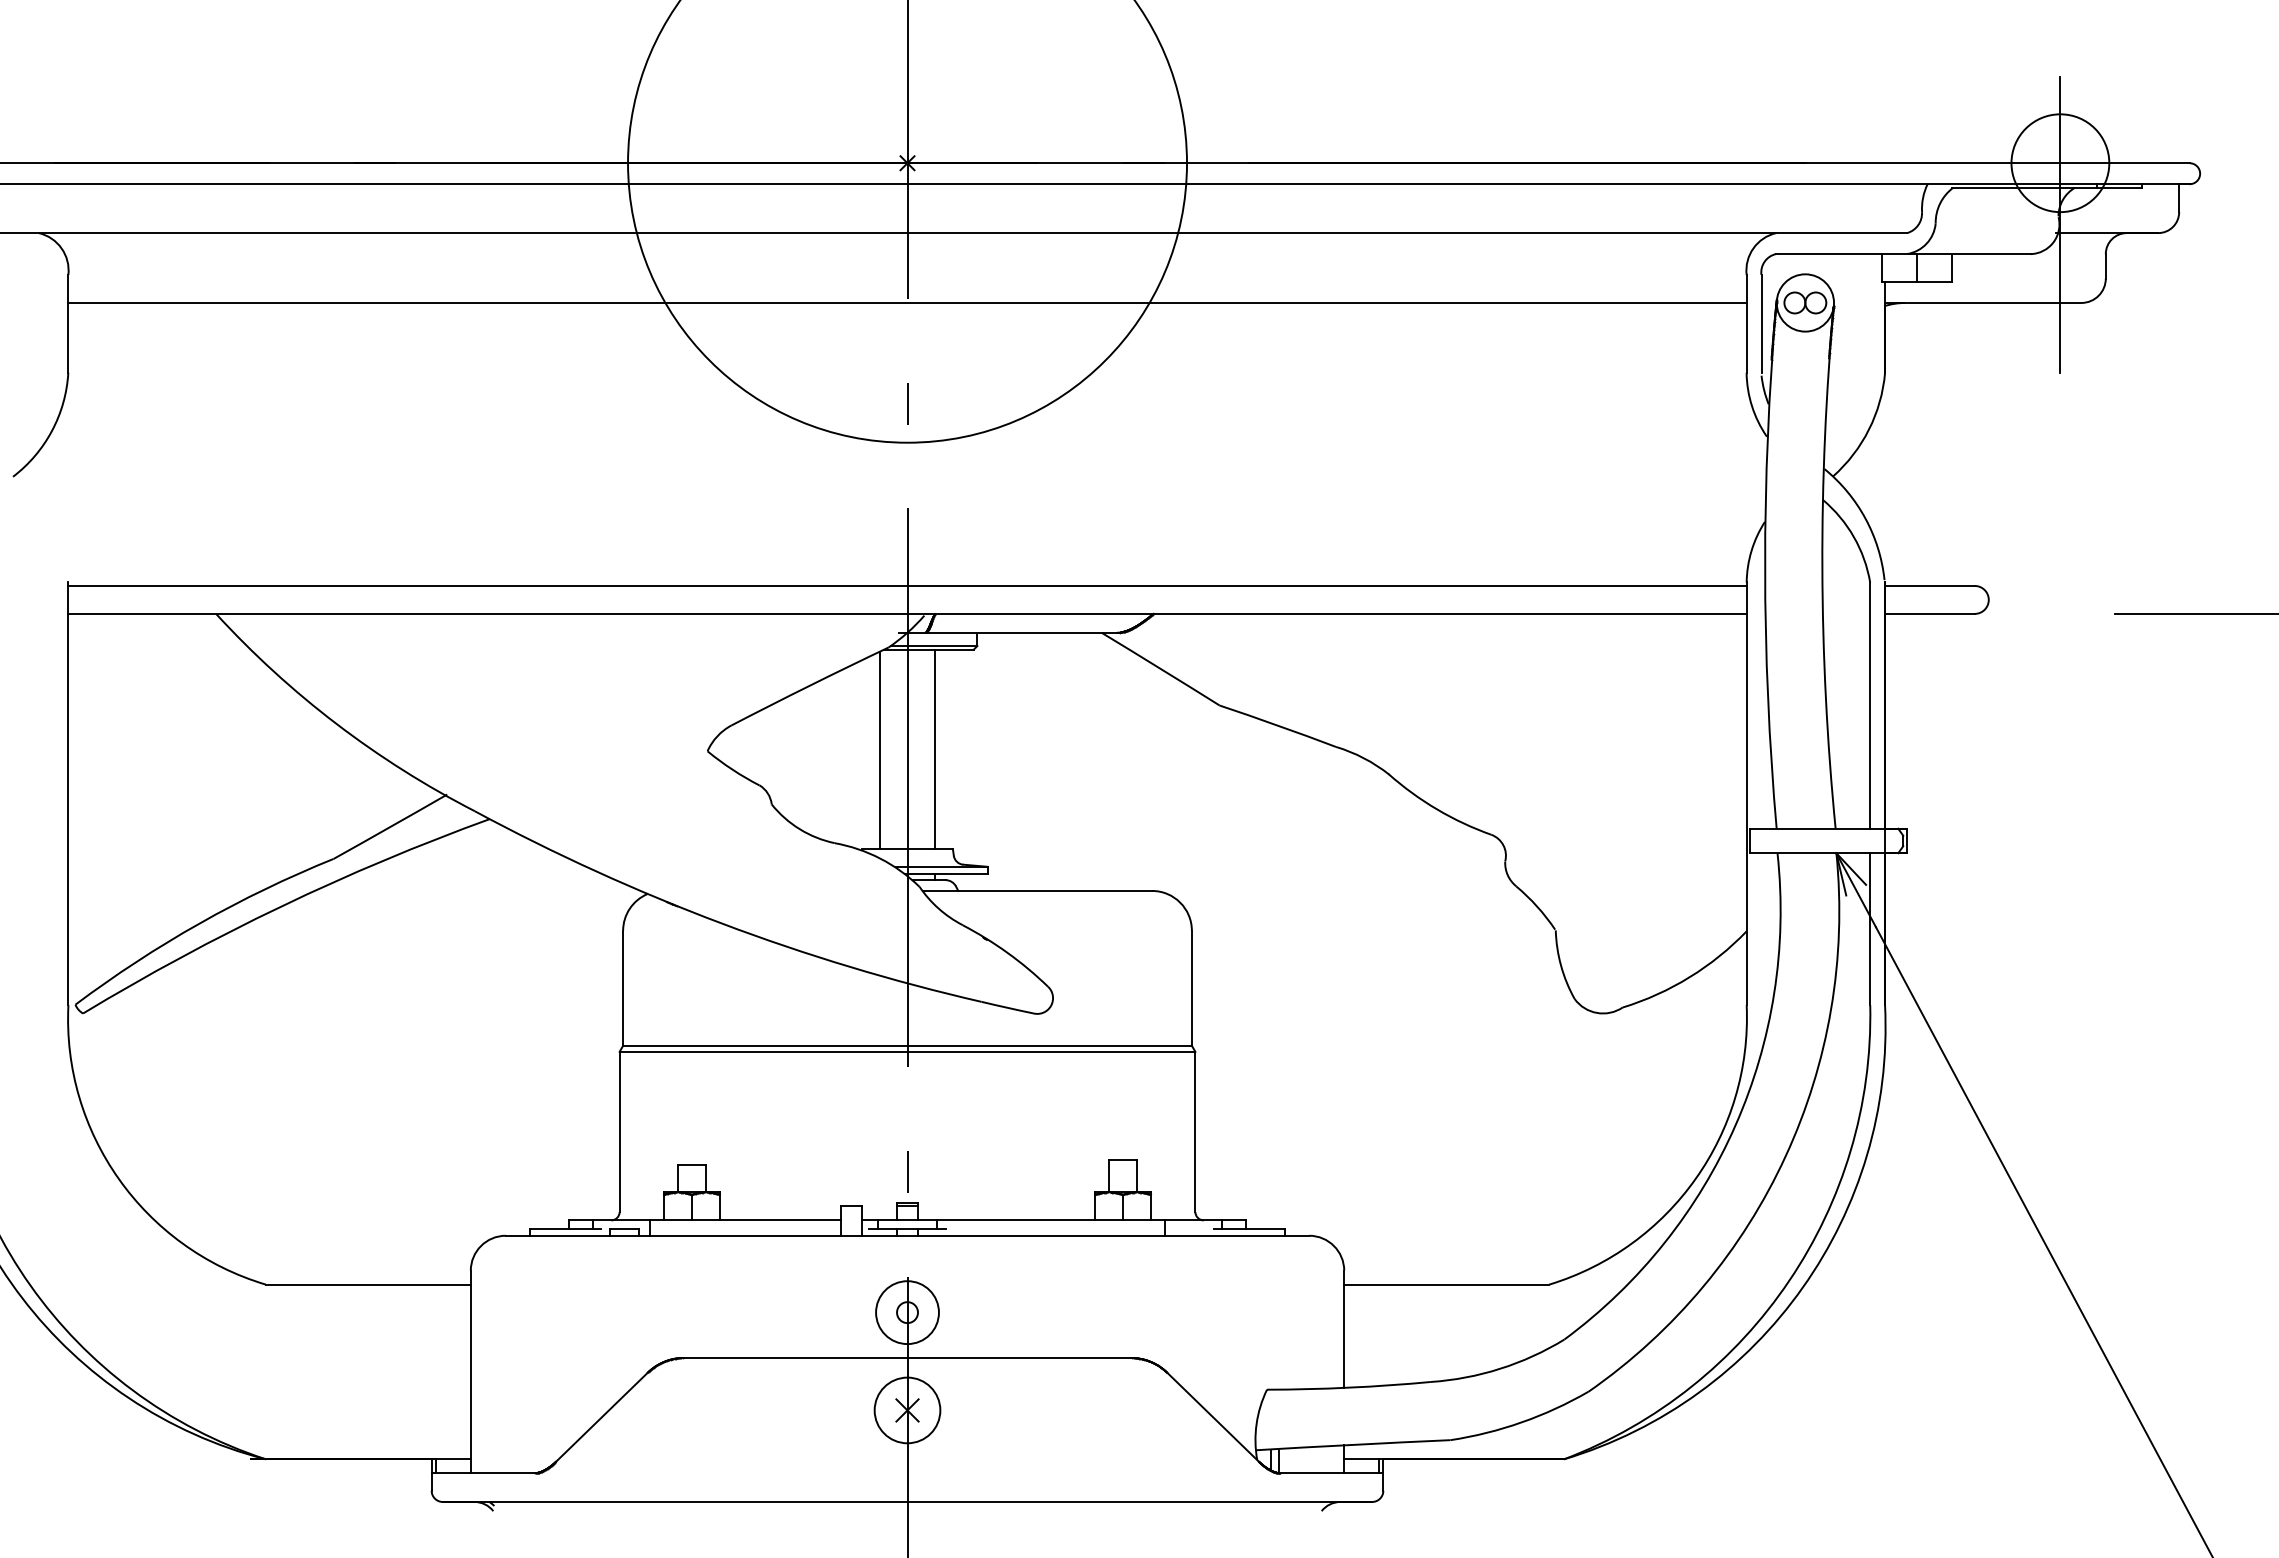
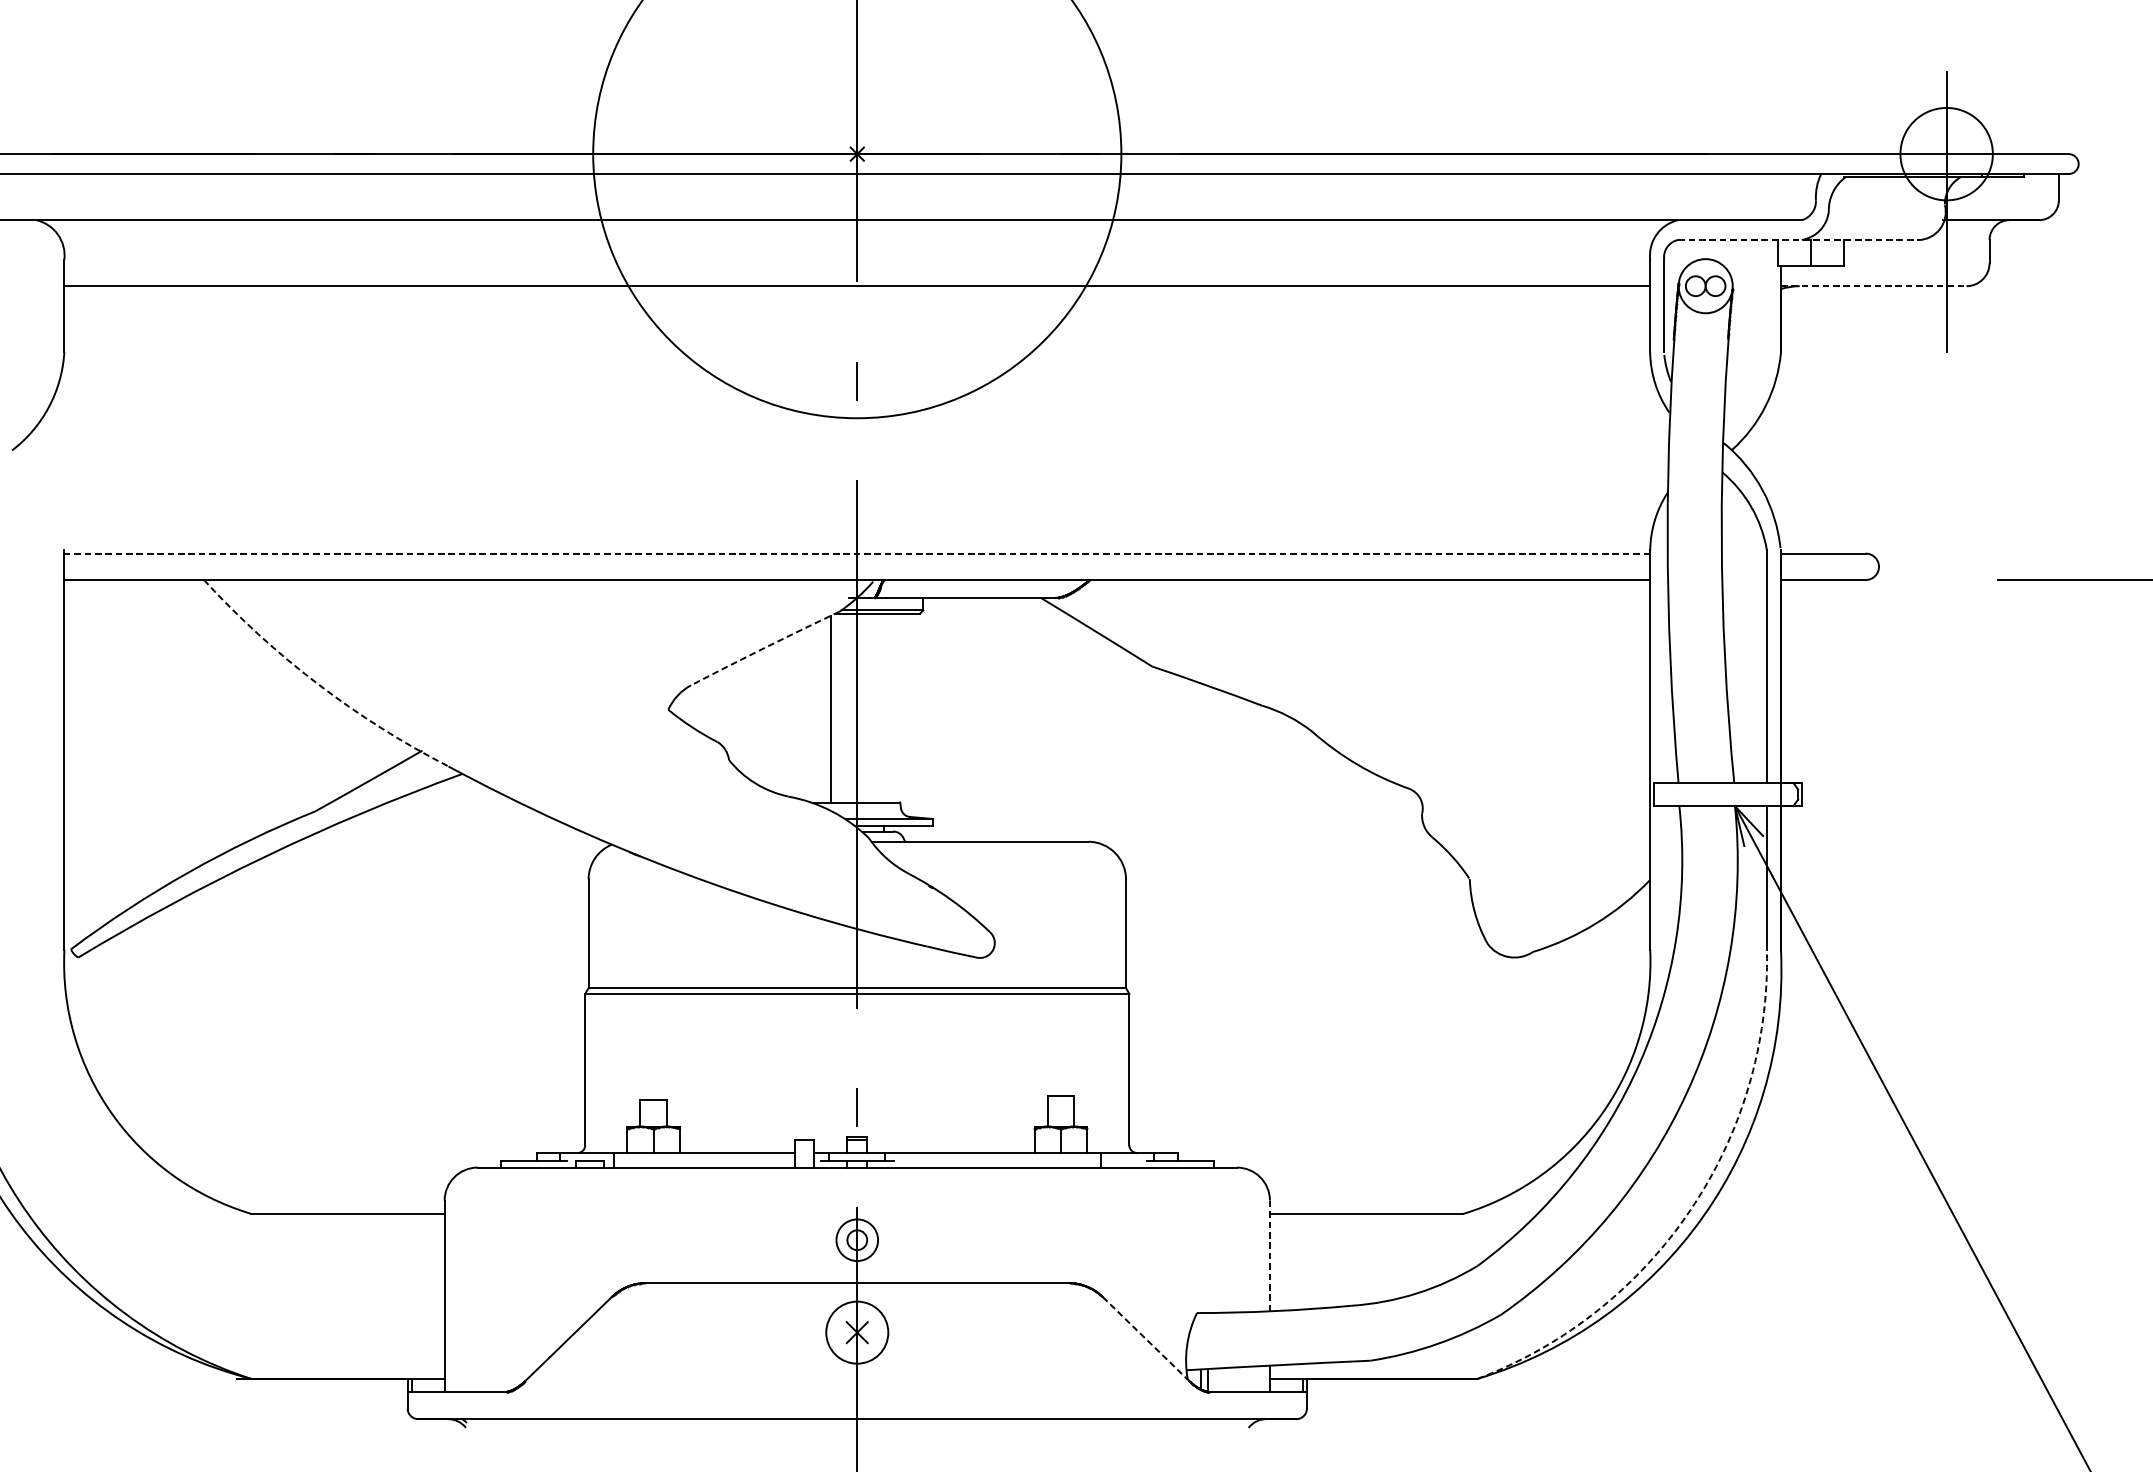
line: (1904, 254) -> (1799, 240), solid -> dashed
line: (1983, 302) -> (1873, 285), solid -> dashed
line: (907, 585) -> (857, 553), solid -> dashed
arc: (809, 685) -> (764, 647), solid -> dashed
arc: (336, 724) -> (317, 684), solid -> dashed
line: (935, 749) -> (883, 708), removed
arc: (1789, 1280) -> (1690, 1209), solid -> dashed
circle: (907, 1312) -> (857, 1240), size x0.7
line: (1344, 1329) -> (1270, 1256), solid -> dashed
line: (1213, 1417) -> (1146, 1339), solid -> dashed

